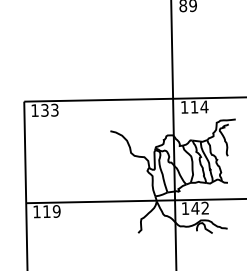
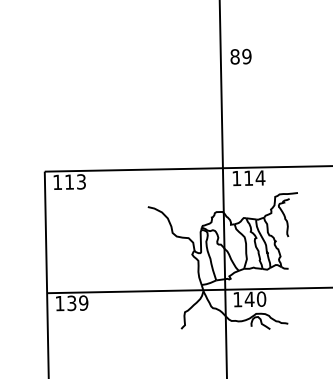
text: (44, 109) -> (69, 181), 133 -> 113
text: (205, 207) -> (261, 298), 142 -> 140
text: (46, 211) -> (71, 303), 119 -> 139

